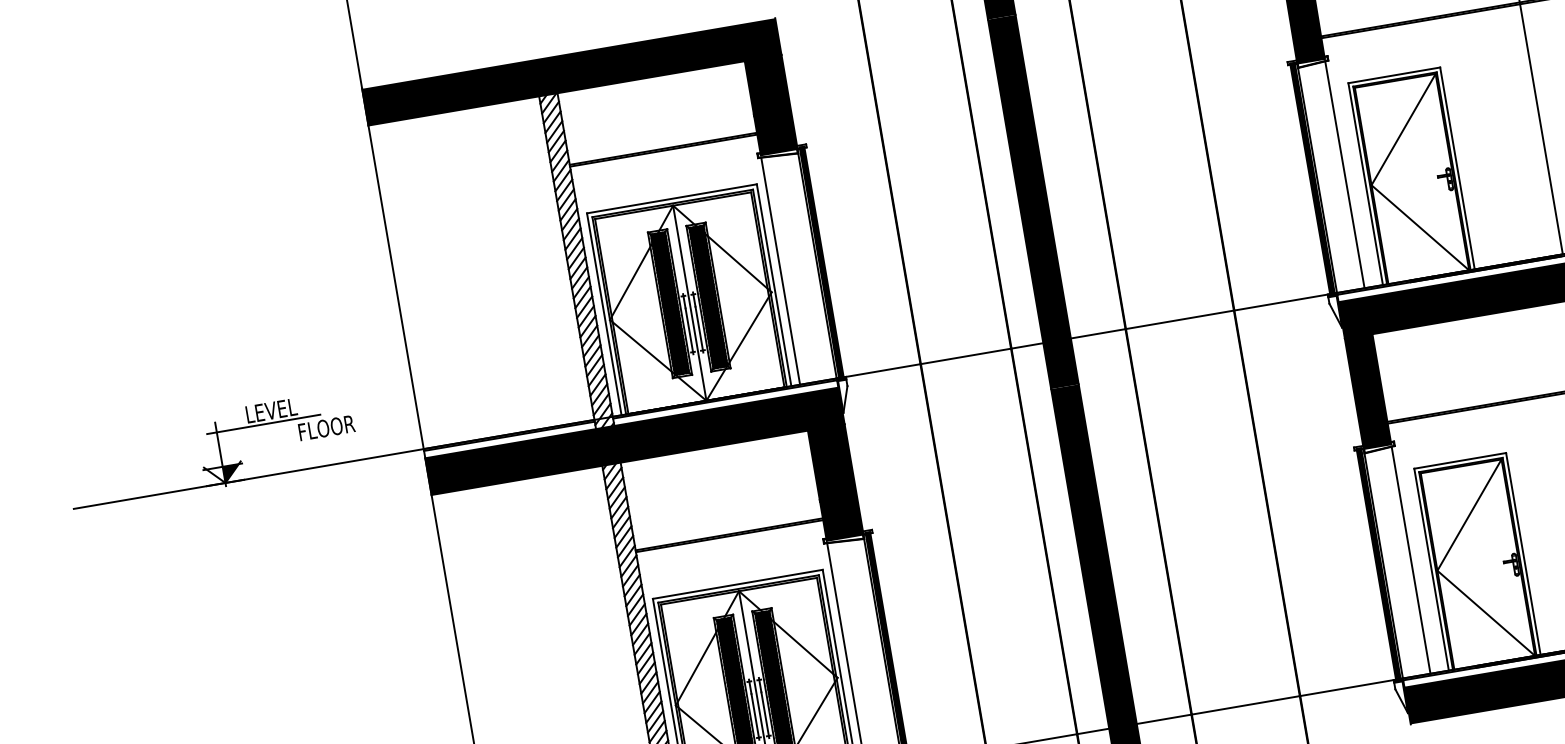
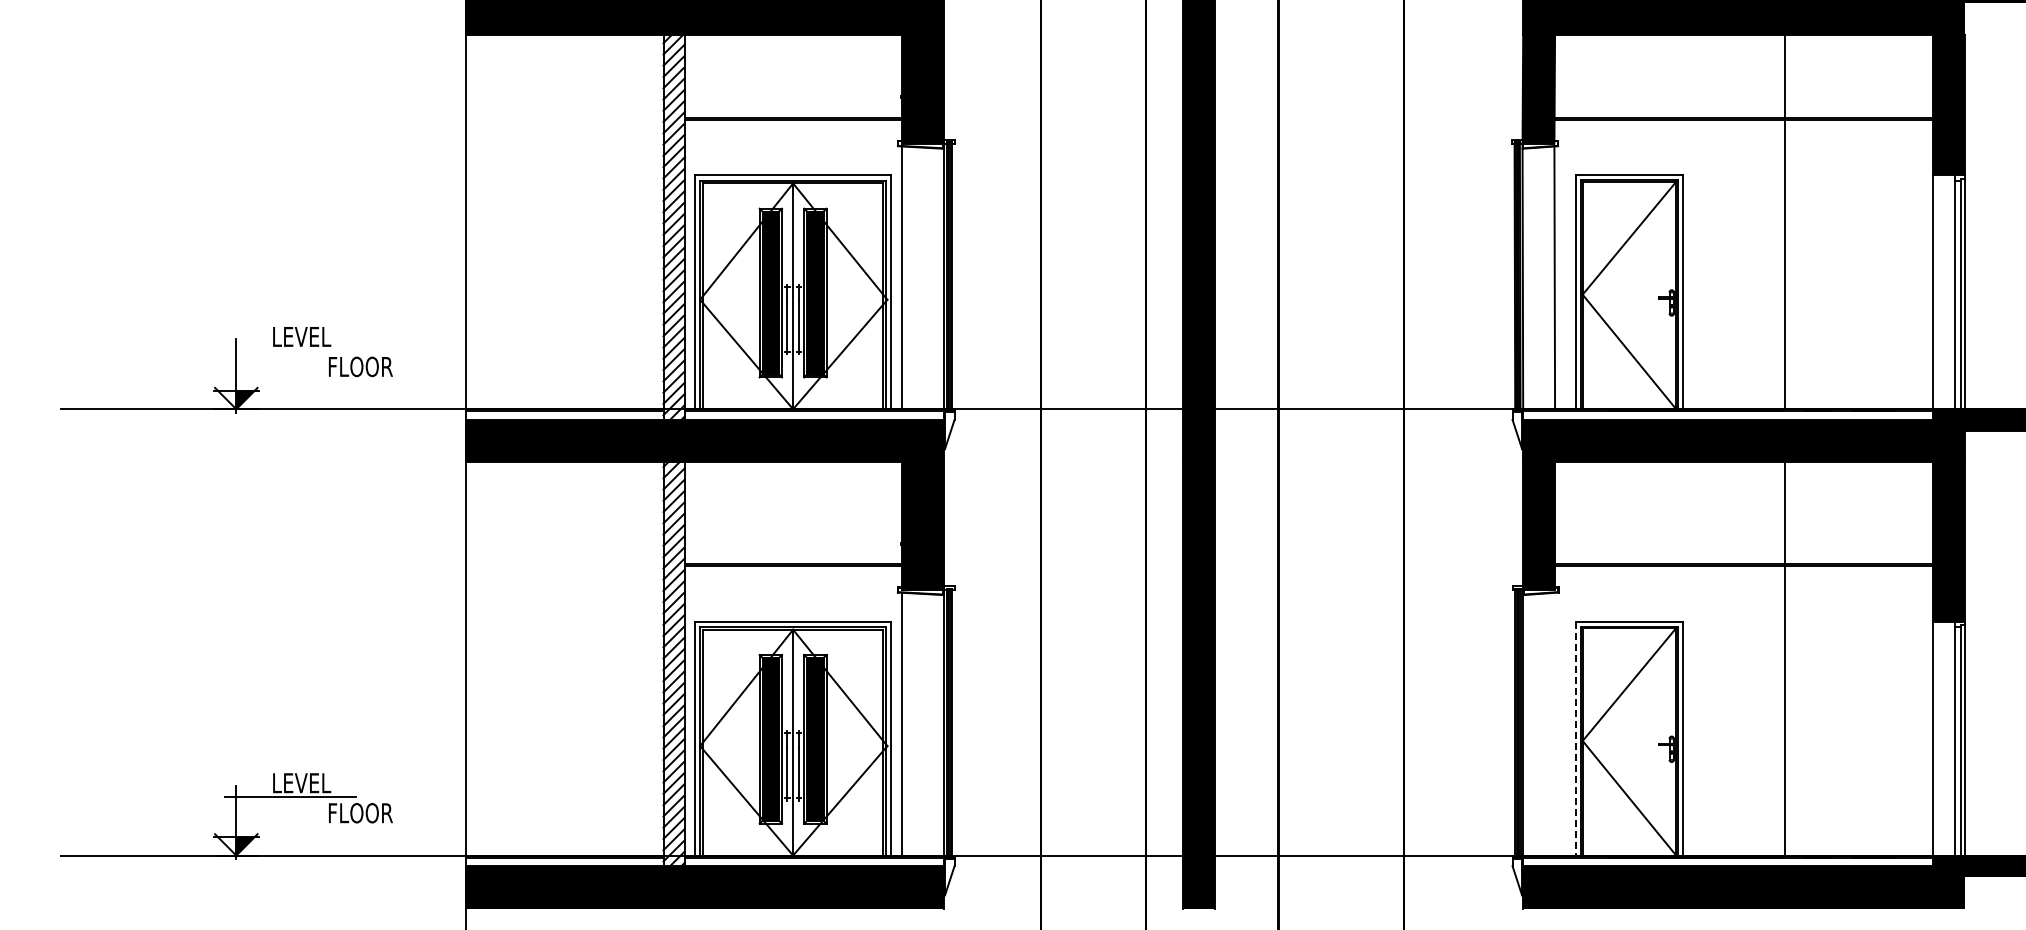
line: (263, 424) -> (290, 350), removed
line: (1411, 559) -> (1555, 723), removed
line: (1431, 569) -> (1576, 738), solid -> dashed

